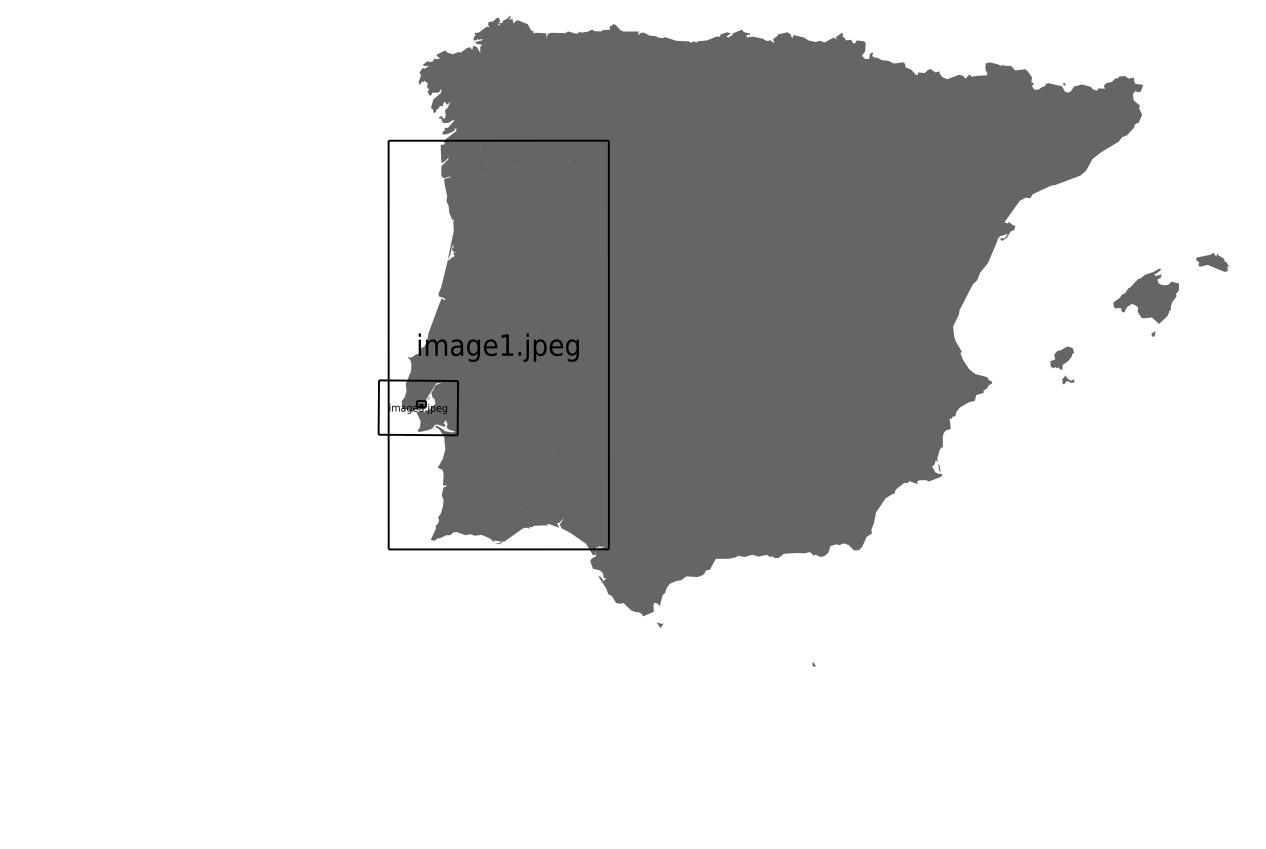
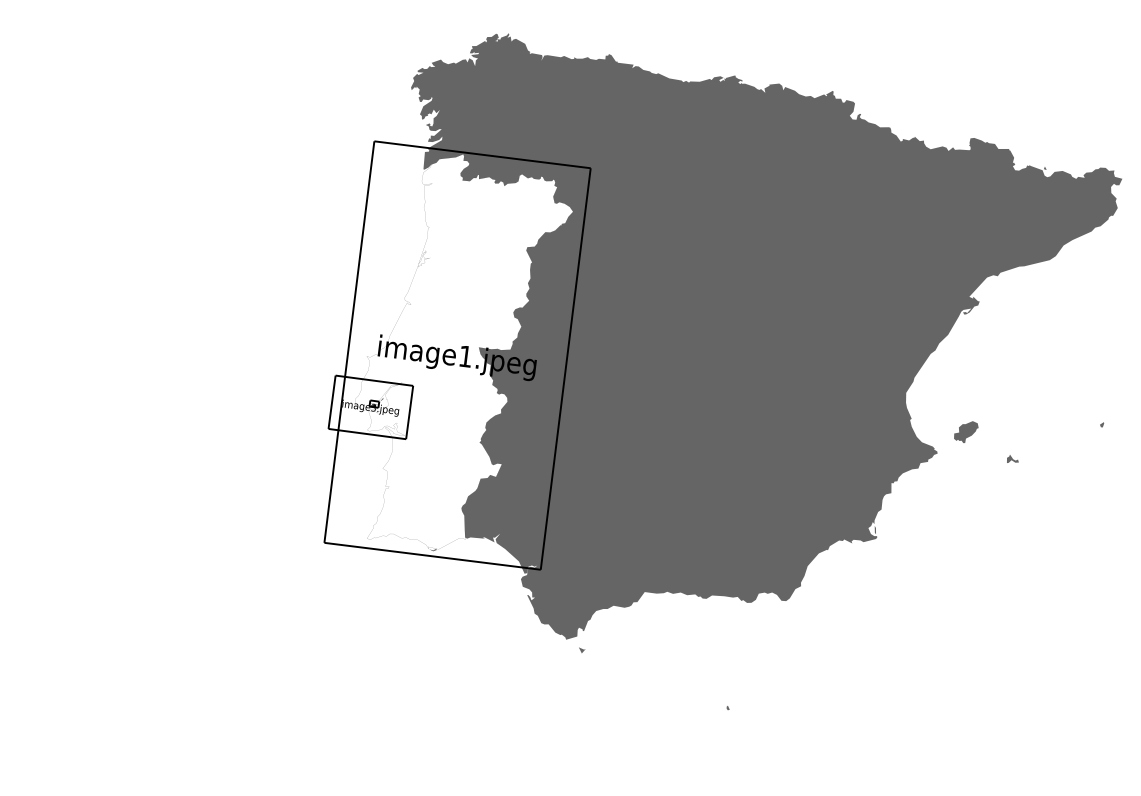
fill: (1146, 295) -> (1099, 386), removed
fill: (498, 342) -> (457, 352), removed
part: (1061, 357) -> (965, 431), moved

